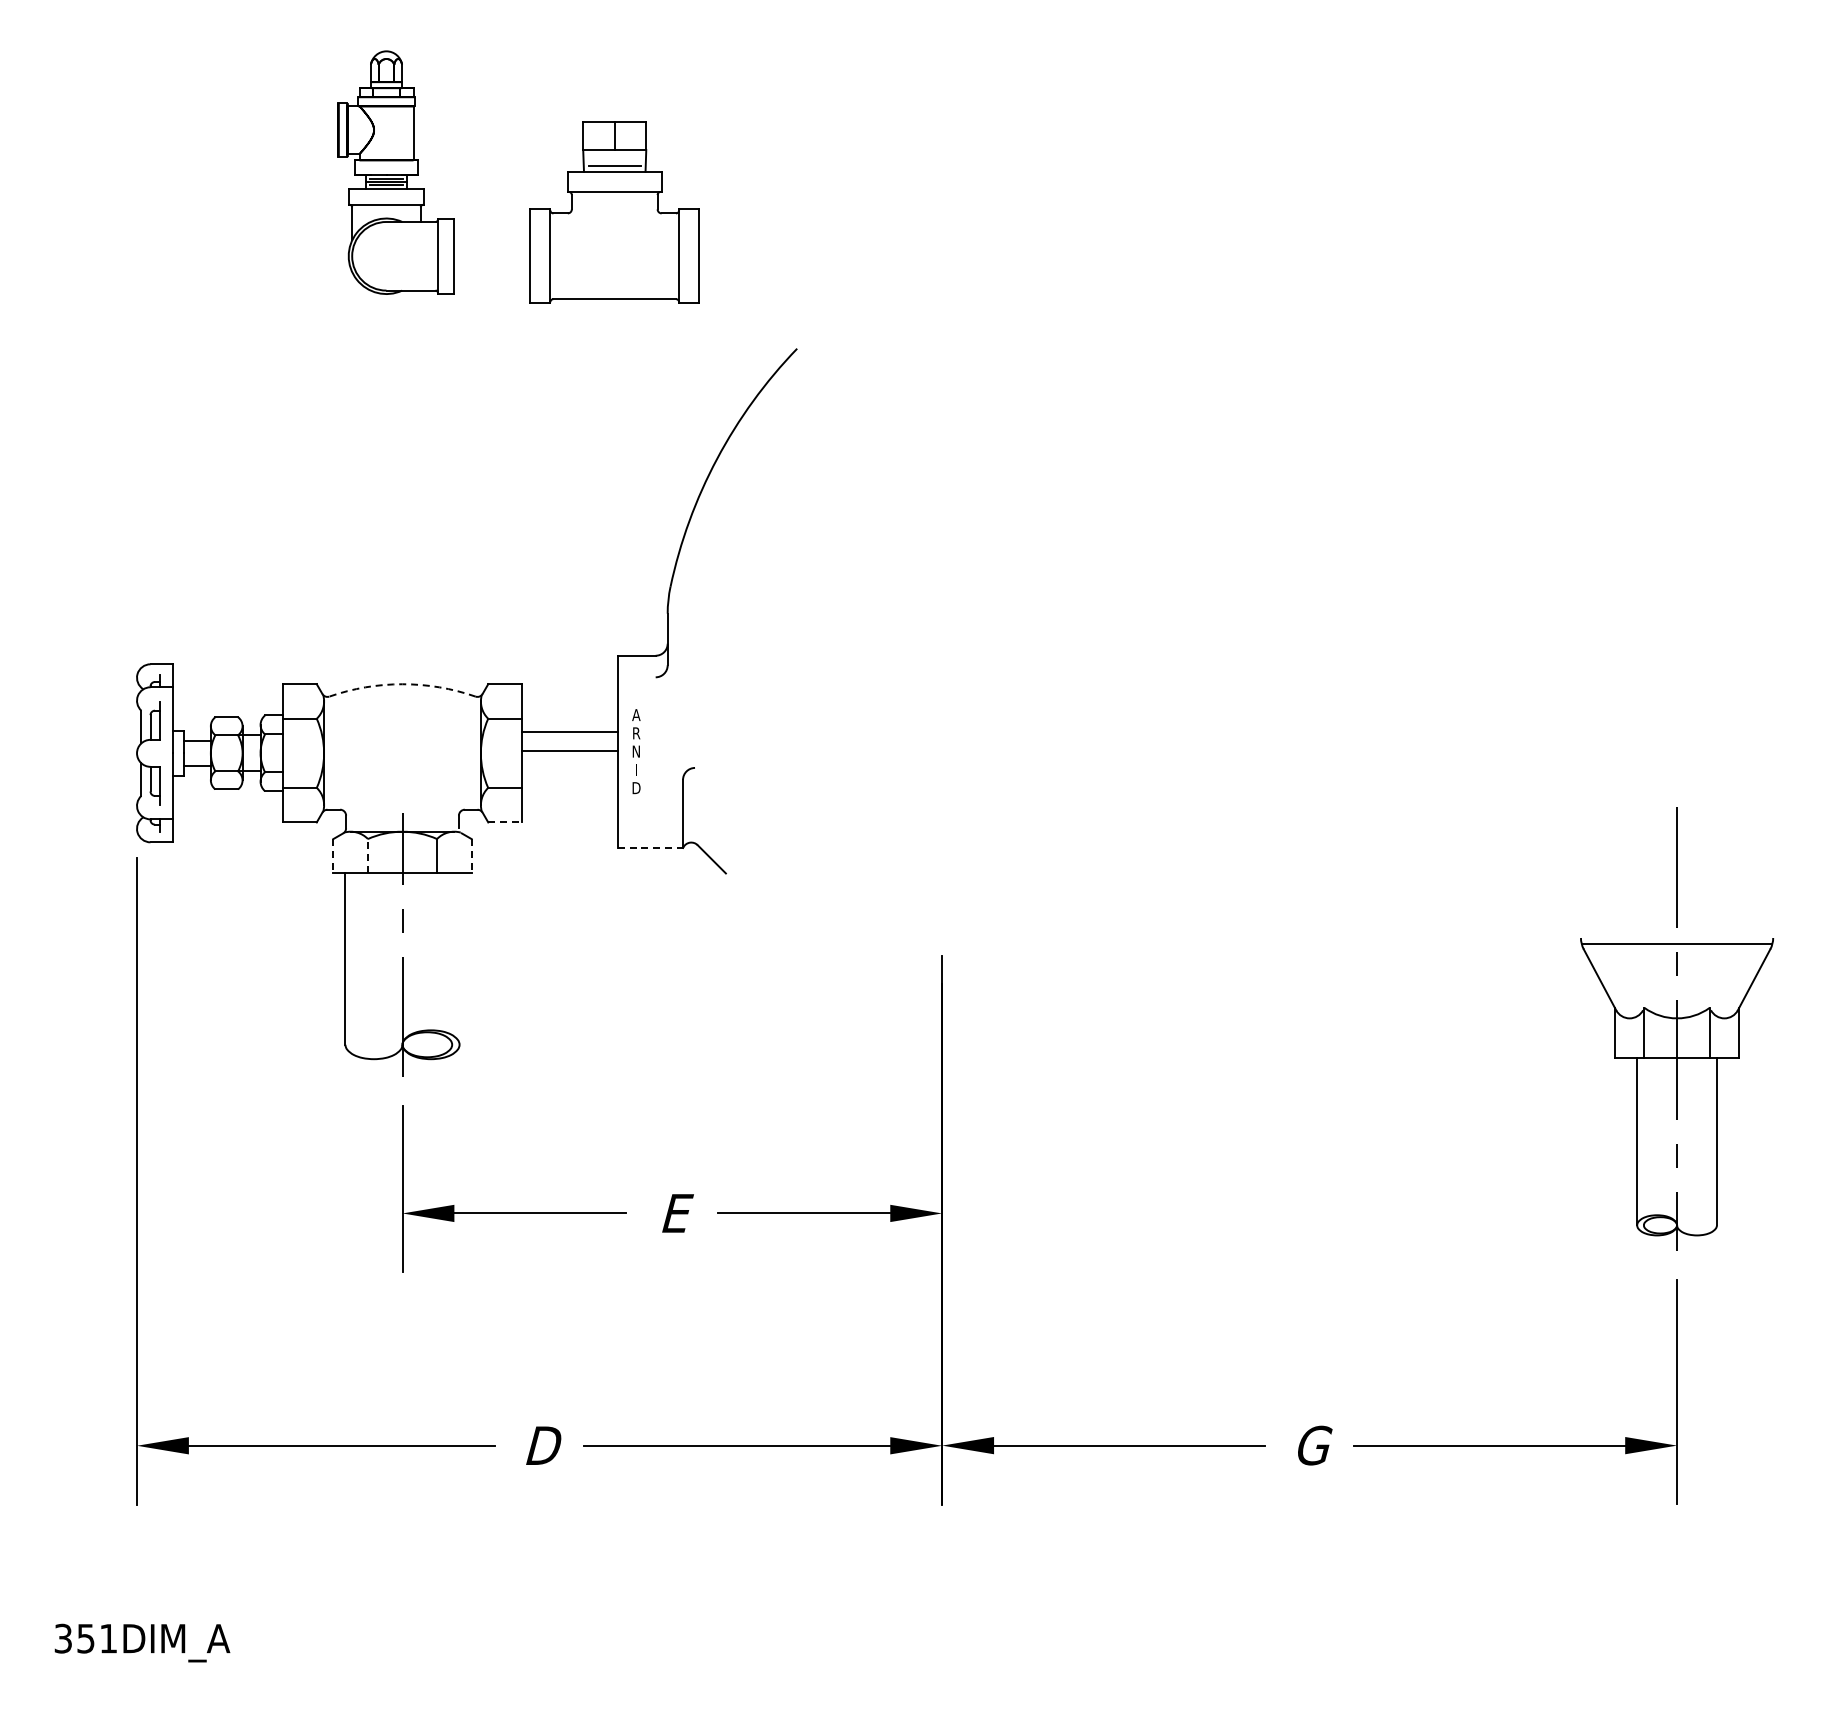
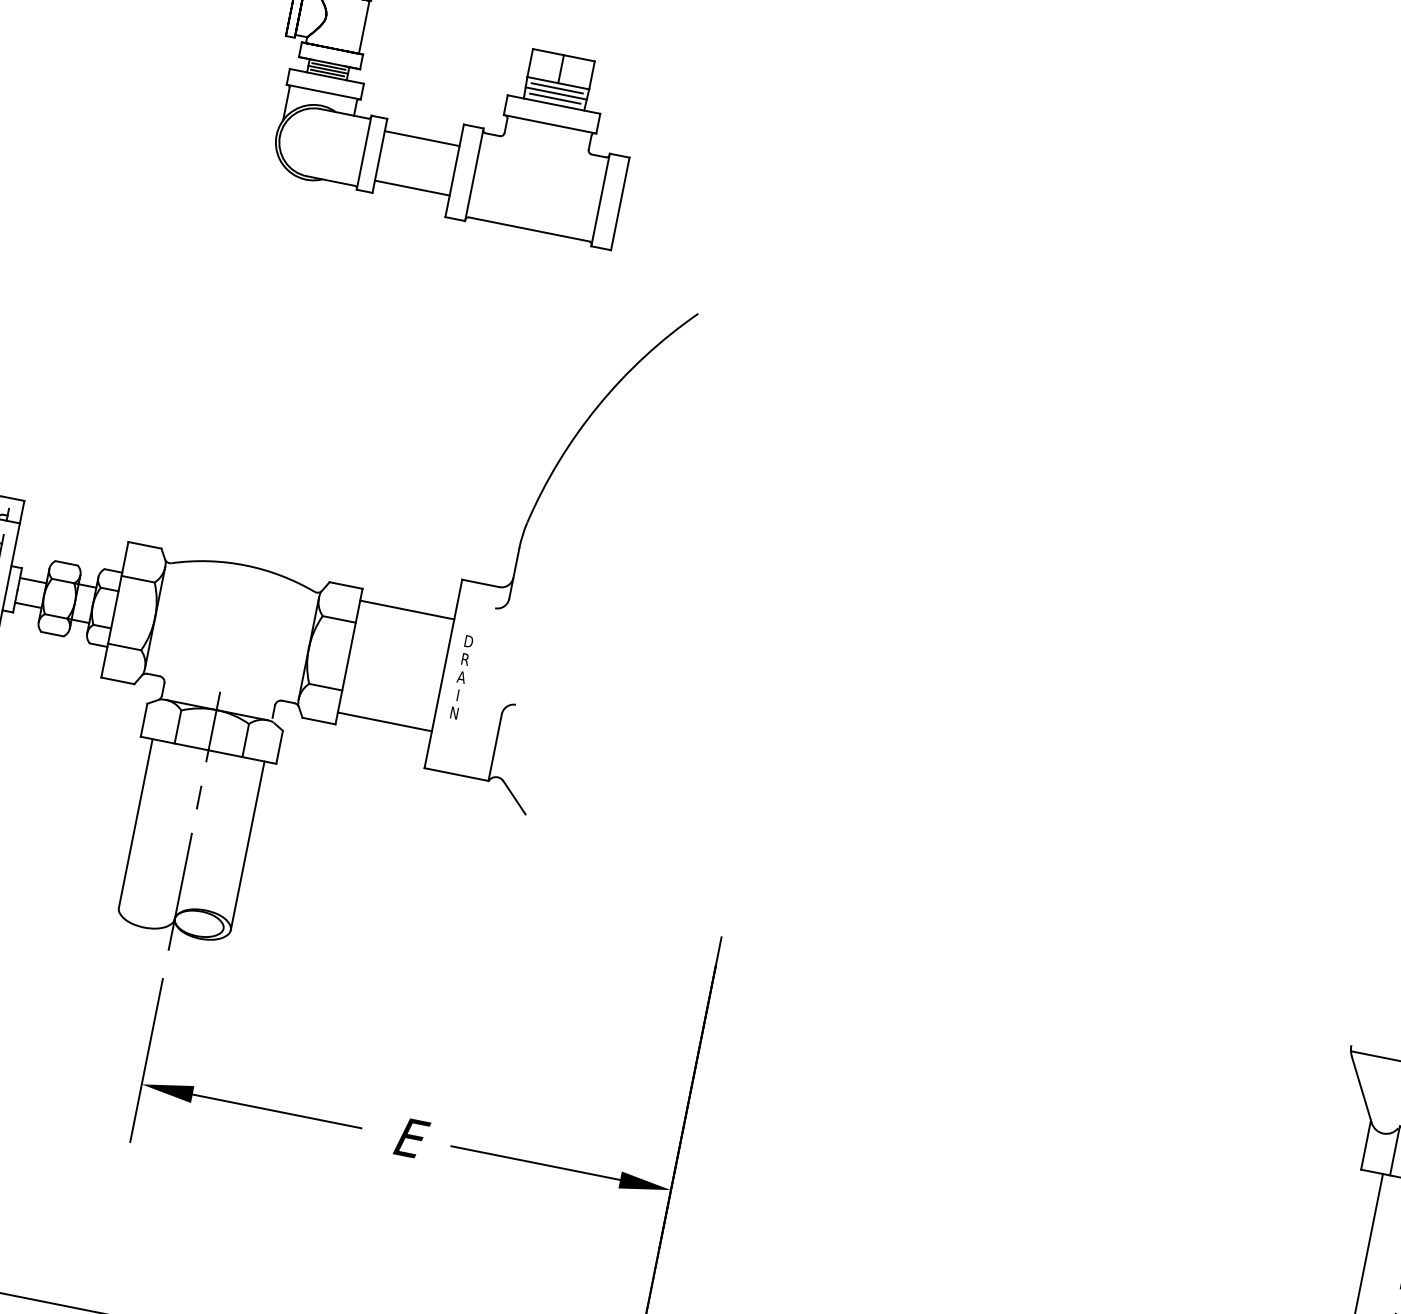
line: (614, 155) -> (556, 88), added
line: (614, 160) -> (556, 93), added
line: (492, 231) -> (422, 139), added
line: (492, 281) -> (412, 188), added
arc: (402, 684) -> (245, 565), dashed -> solid
text: (636, 715) -> (468, 641), A -> D
line: (569, 732) -> (384, 721), moved
line: (569, 751) -> (406, 610), moved
text: (636, 751) -> (461, 677), N -> A
text: (636, 788) -> (454, 713), D -> N
line: (505, 822) -> (319, 721), dashed -> solid
line: (650, 847) -> (456, 774), dashed -> solid
line: (333, 855) -> (144, 719), dashed -> solid
line: (367, 855) -> (177, 726), dashed -> solid
line: (471, 855) -> (279, 746), dashed -> solid
line: (459, 958) -> (247, 845), added

